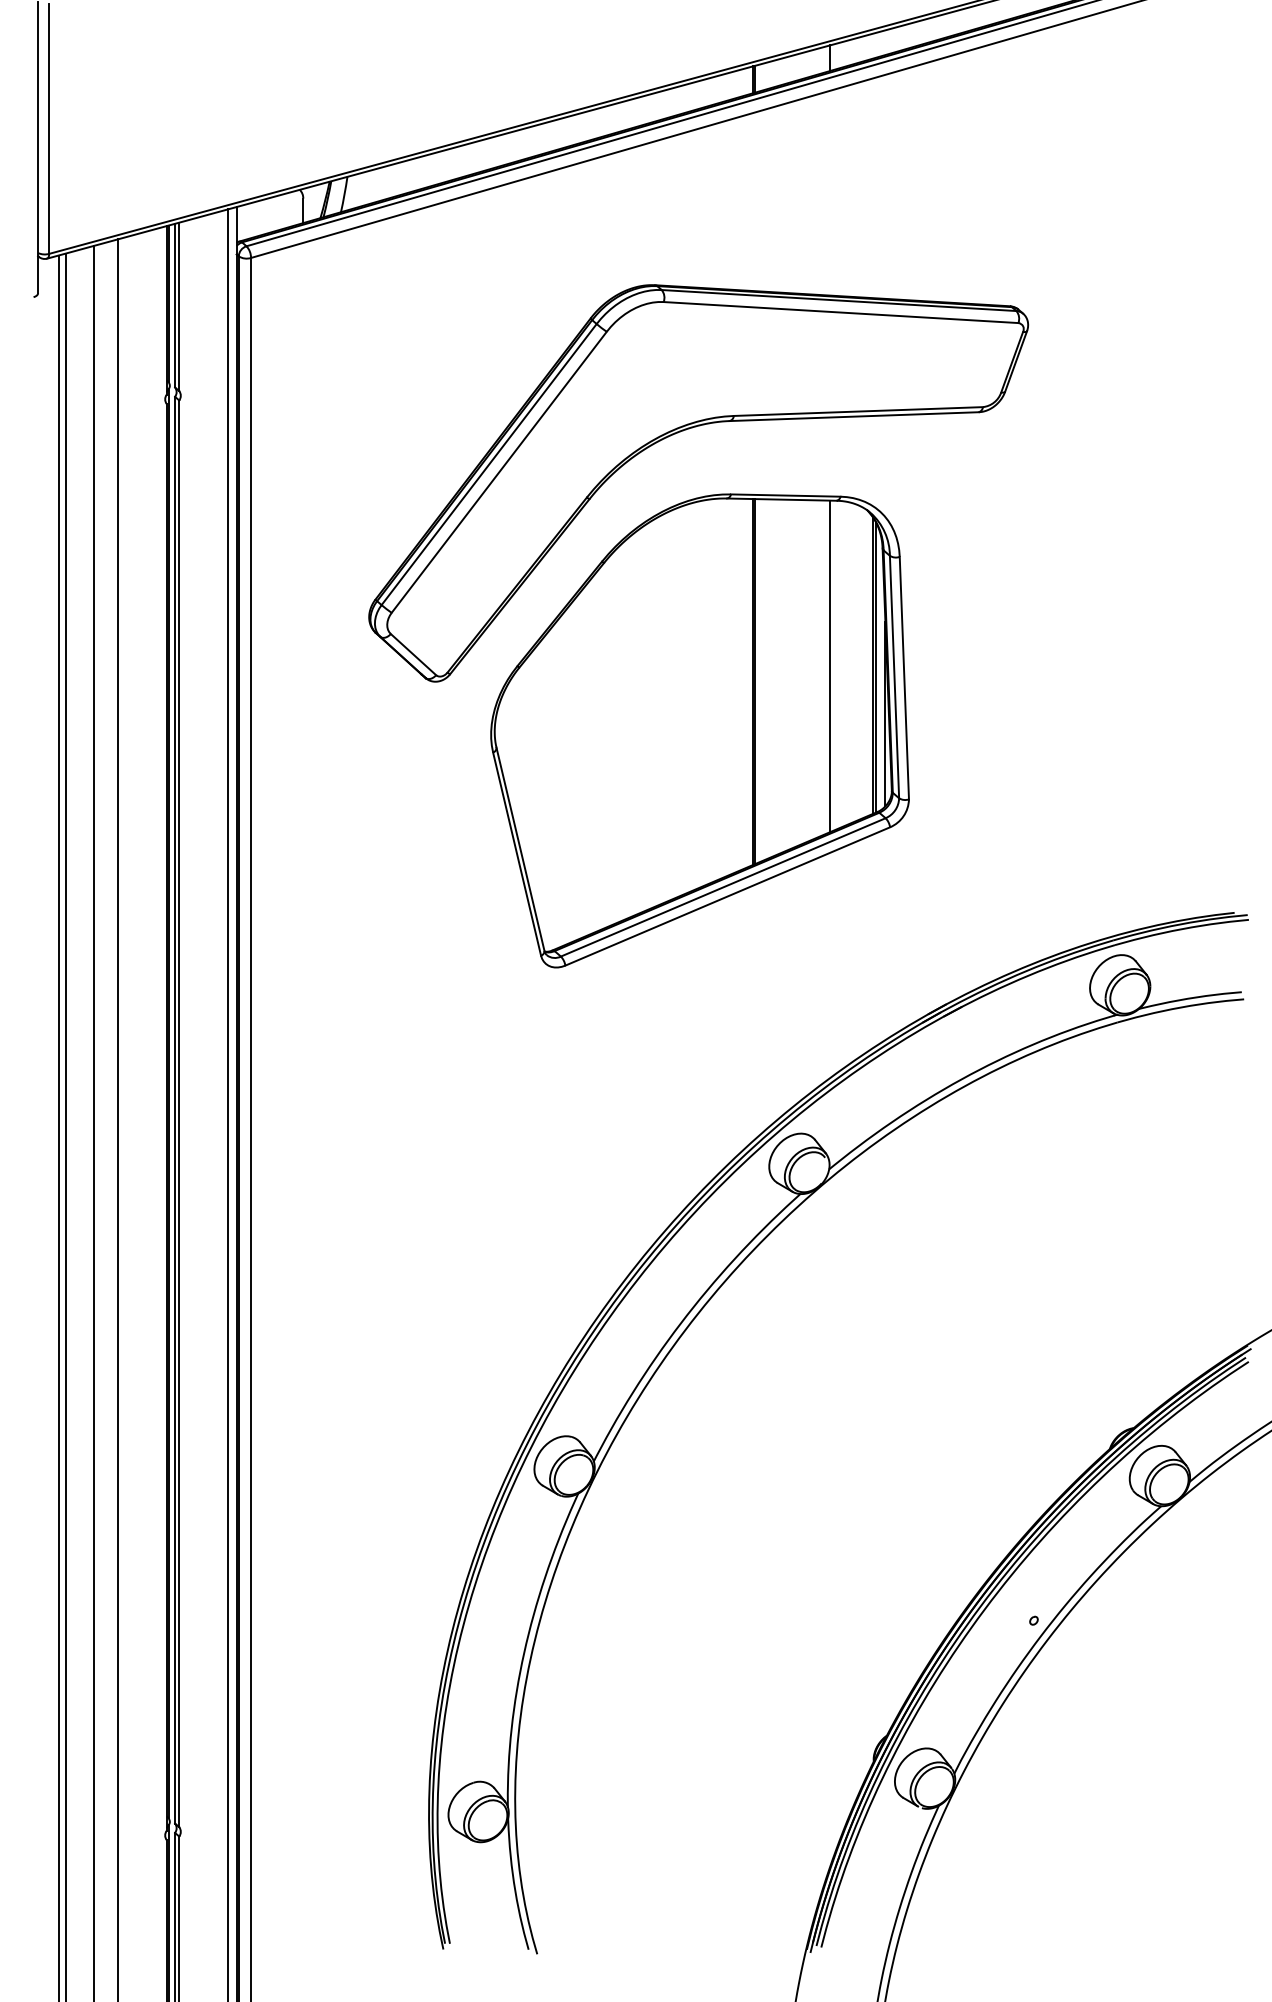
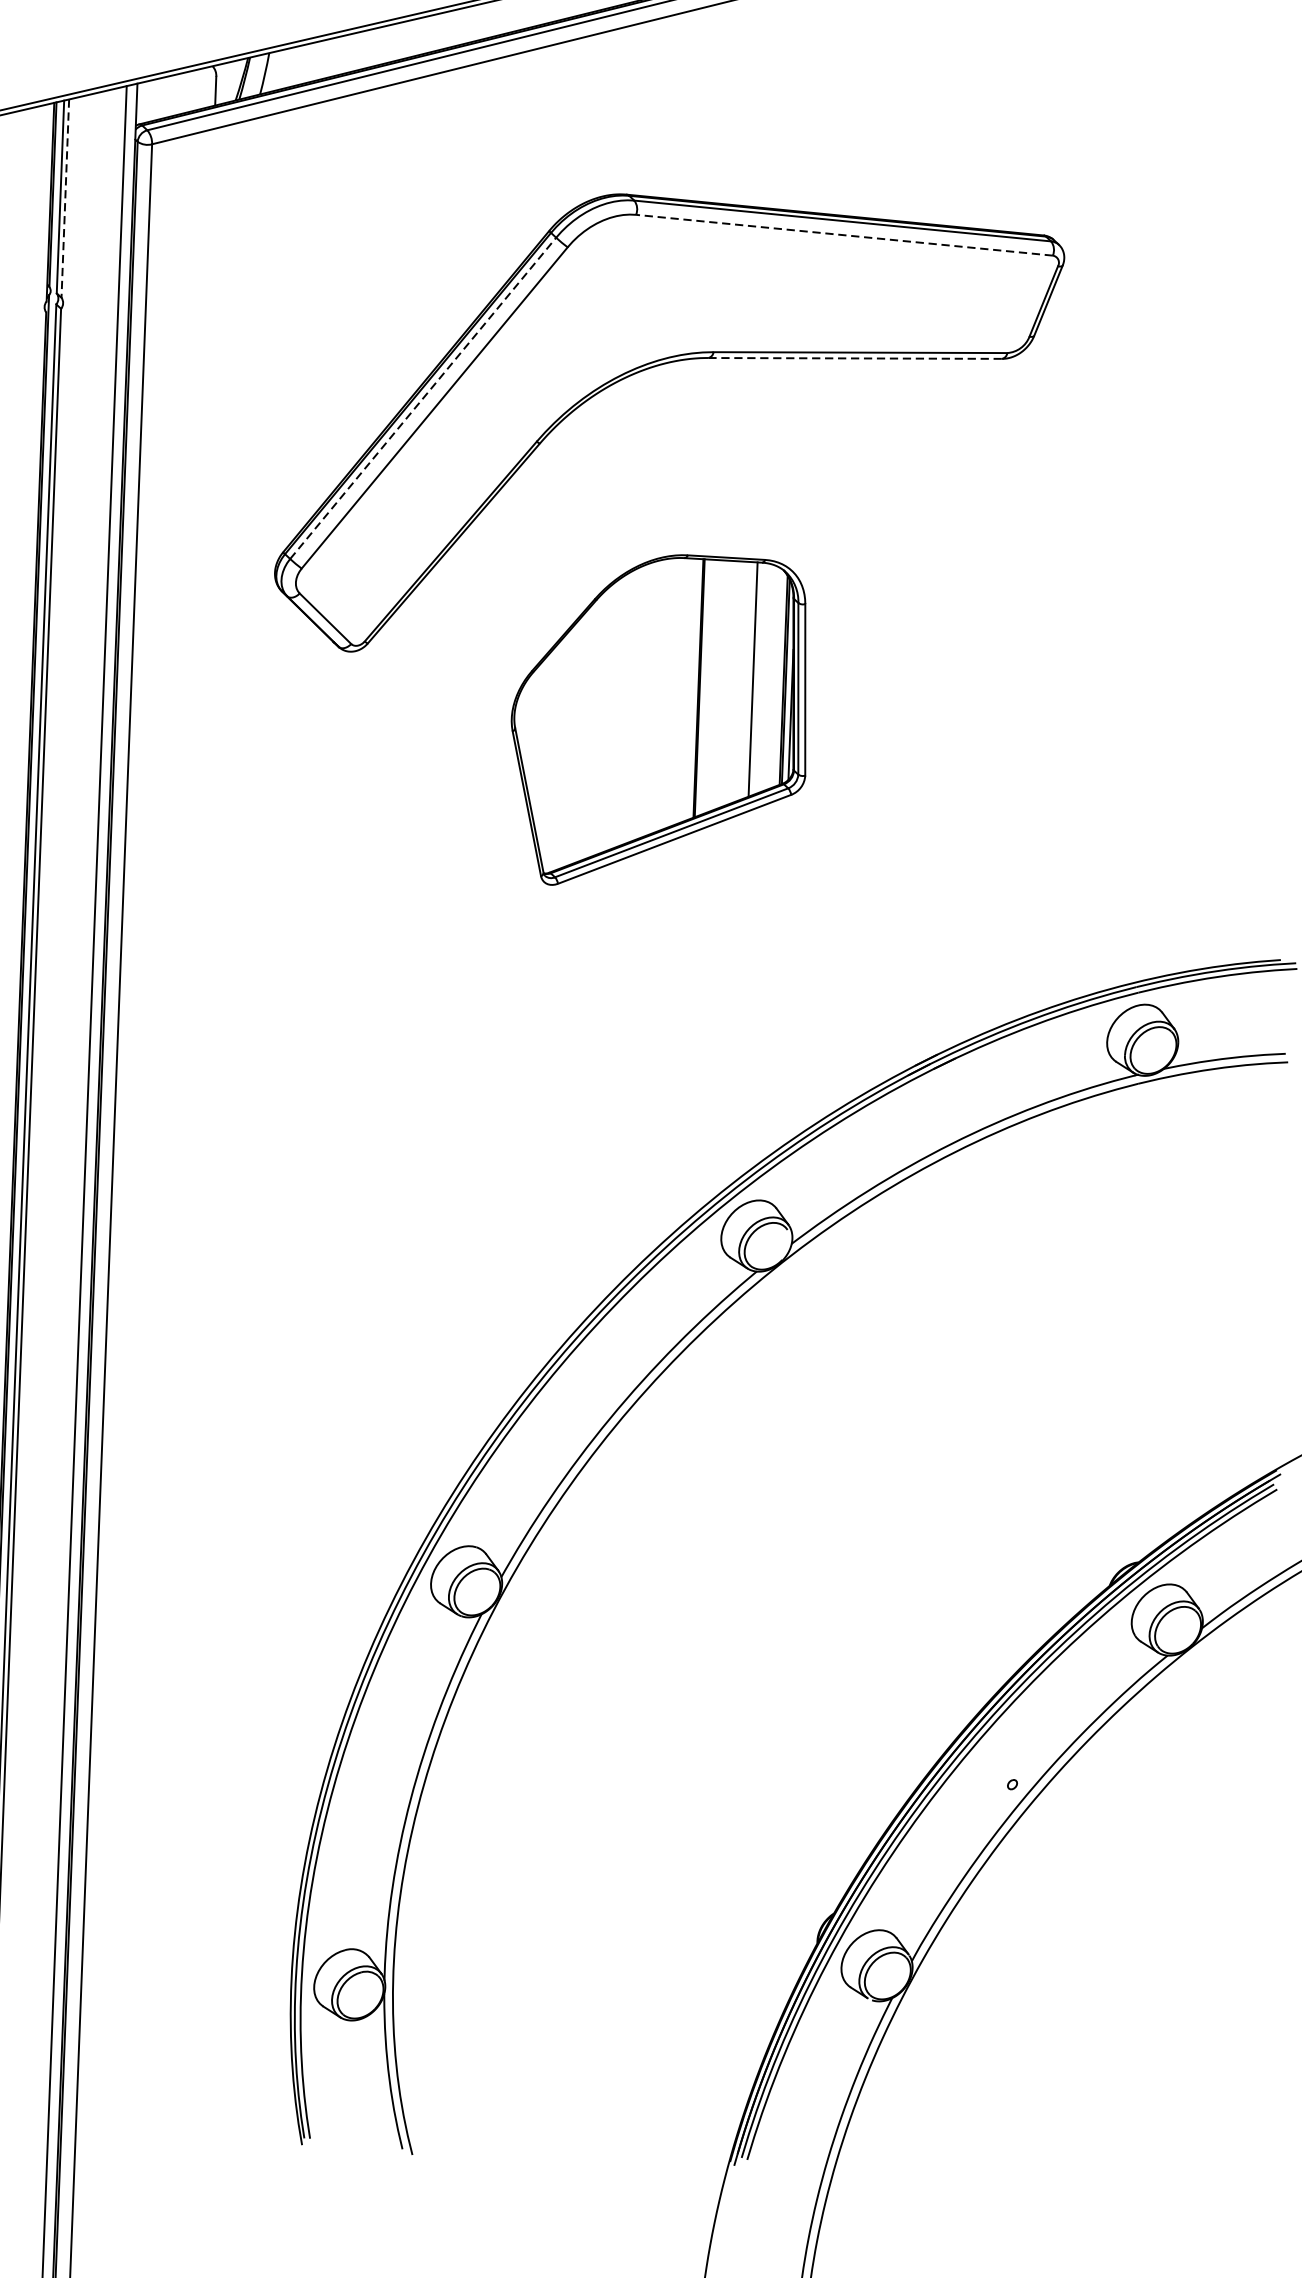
line: (179, 307) -> (65, 199), solid -> dashed
line: (841, 312) -> (845, 235), solid -> dashed
line: (854, 416) -> (855, 358), solid -> dashed
line: (489, 464) -> (423, 398), solid -> dashed
part: (699, 730) -> (658, 721), size x0.6

